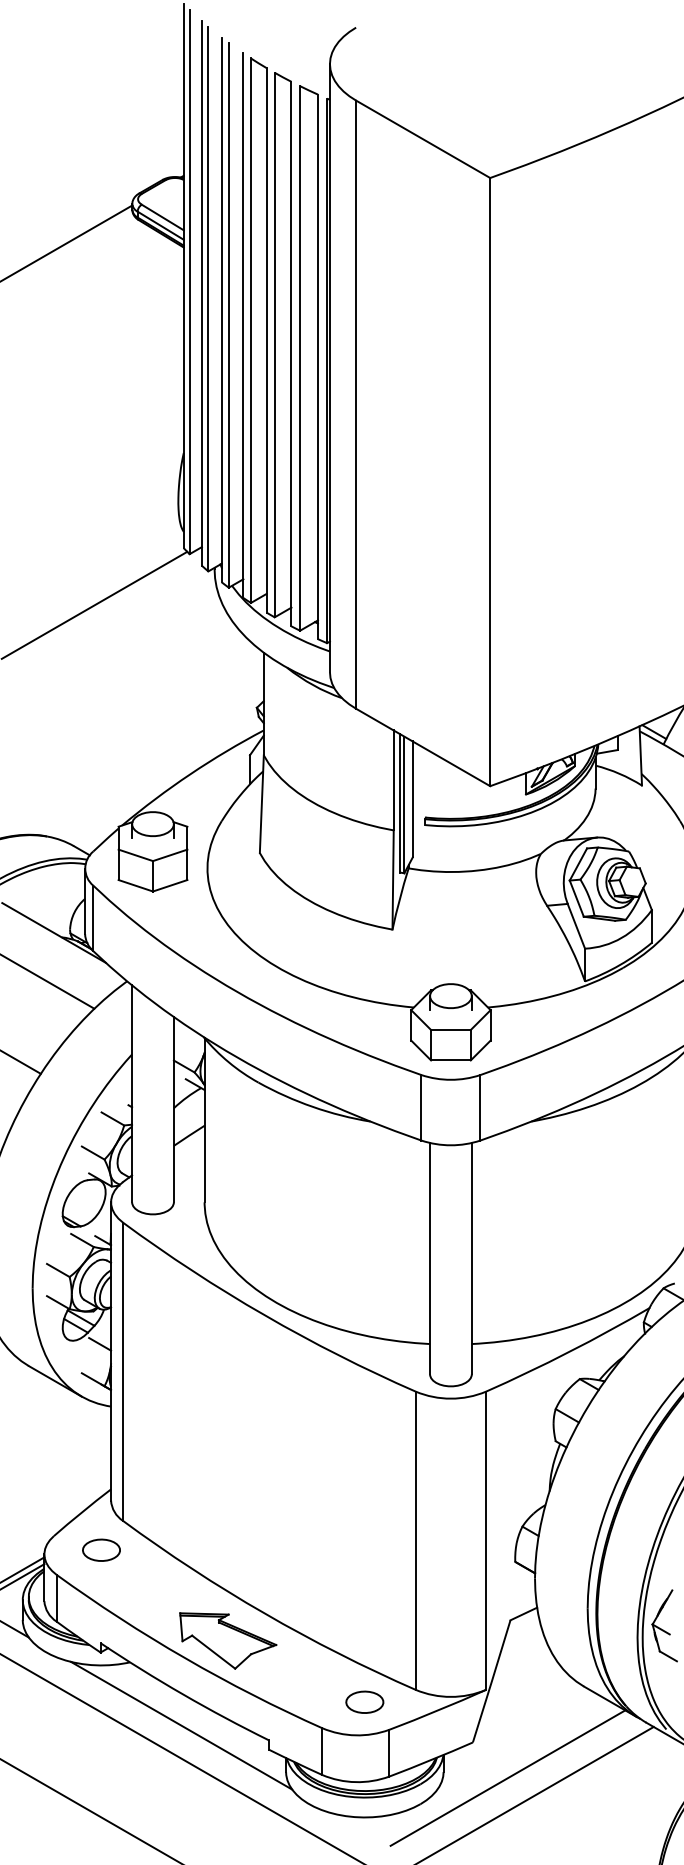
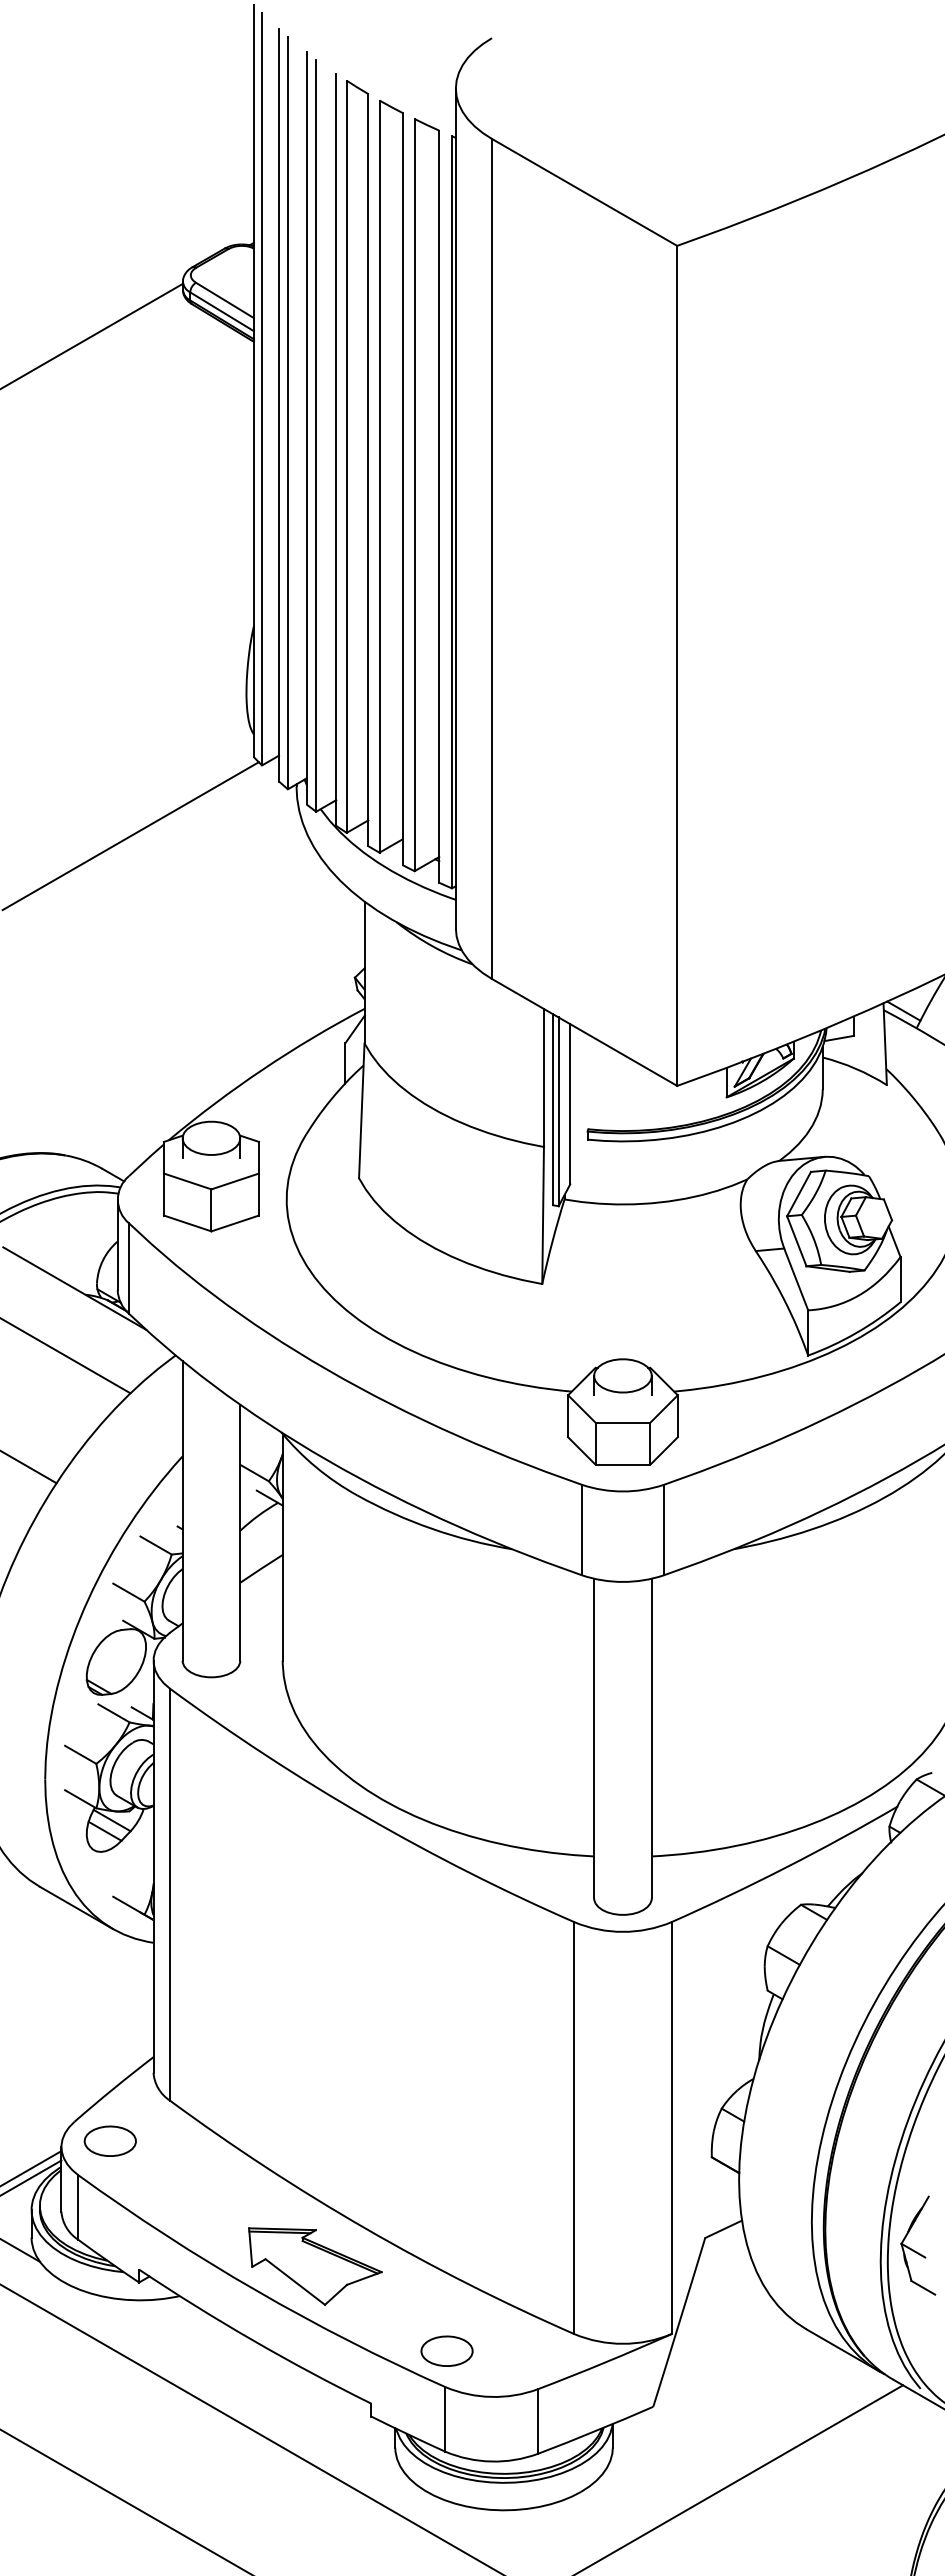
line: (100, 1344) -> (138, 1856), removed
part: (100, 1549) -> (109, 2140), moved
part: (364, 1701) -> (446, 2350), moved
line: (181, 1725) -> (250, 2383), removed
line: (507, 1777) -> (701, 2455), removed

